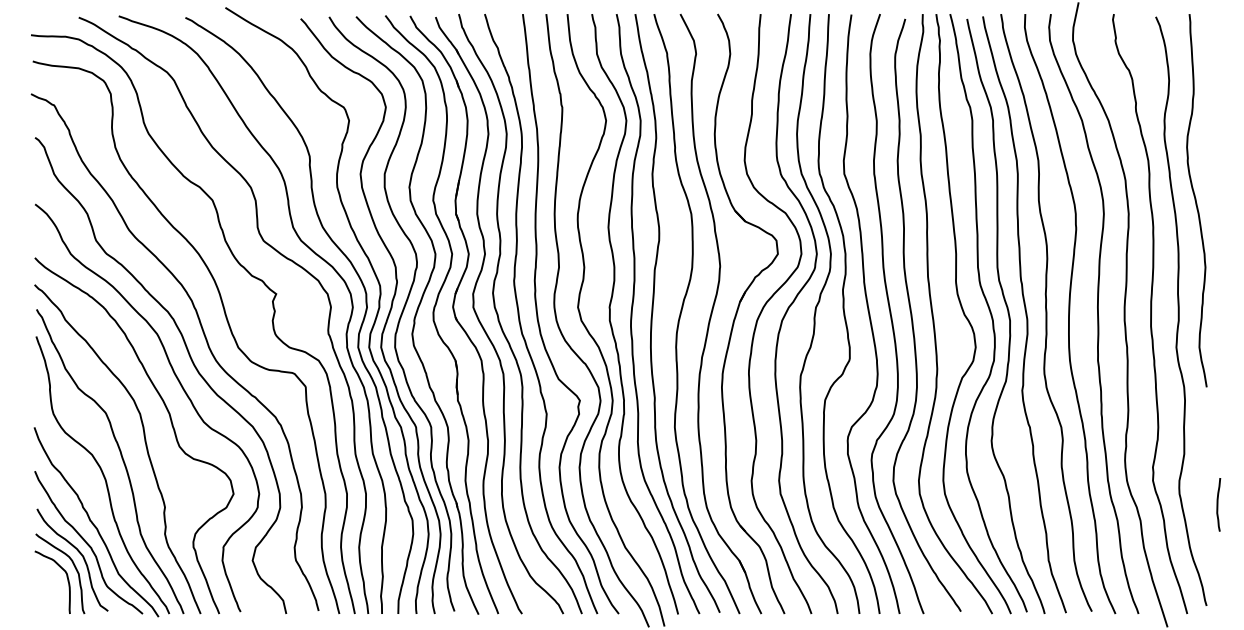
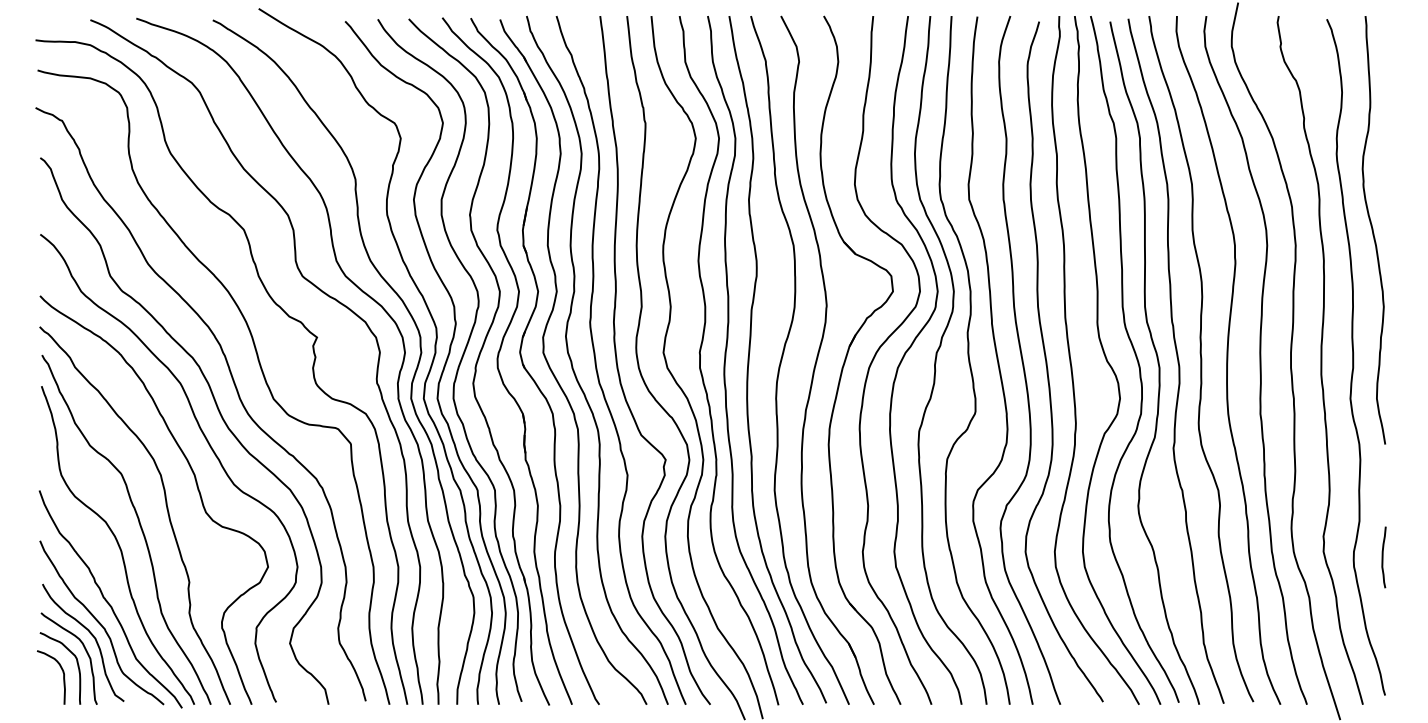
curve: (1218, 504) -> (1383, 557), moved
curve: (55, 590) -> (63, 677), added

